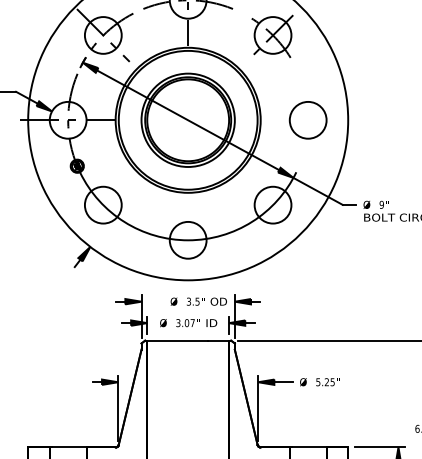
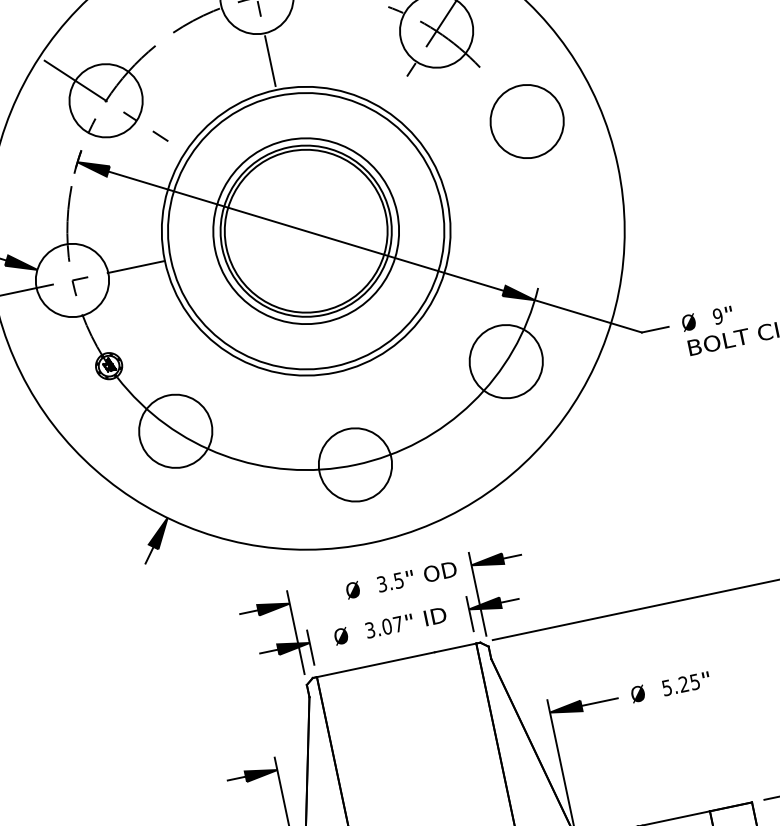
circle: (307, 120) -> (525, 122), moved

